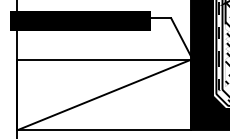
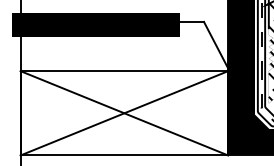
line: (104, 94) -> (124, 112), added

